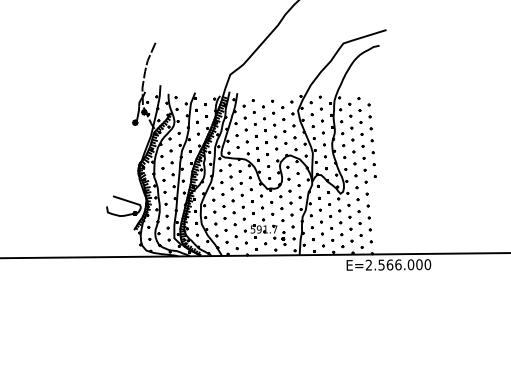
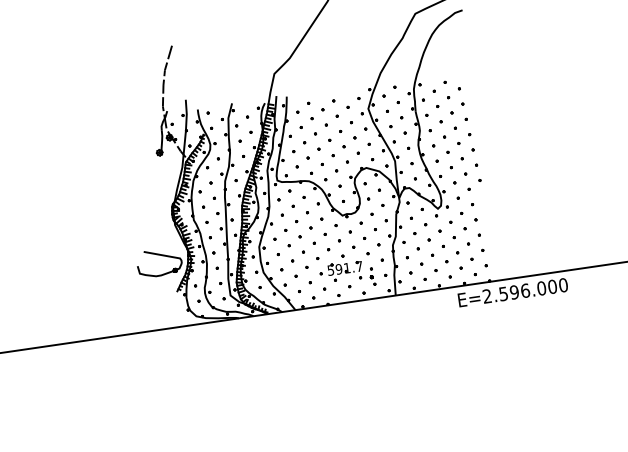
text: (389, 264) -> (513, 291), E=2.566.000 -> E=2.596.000

